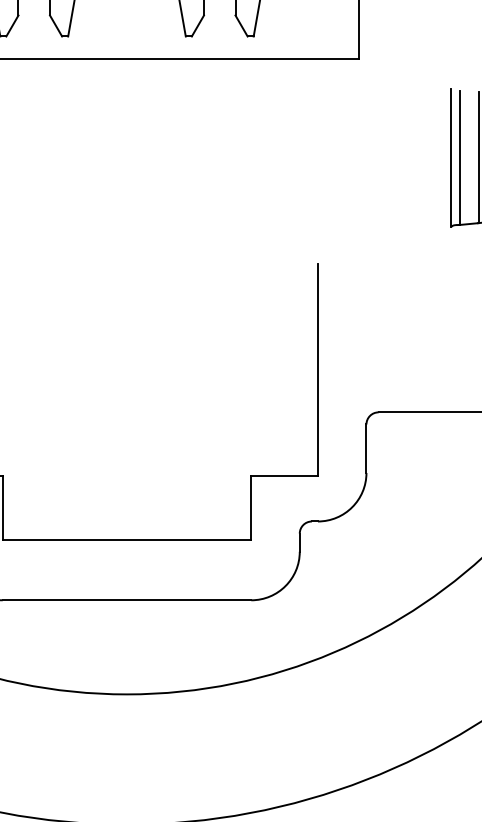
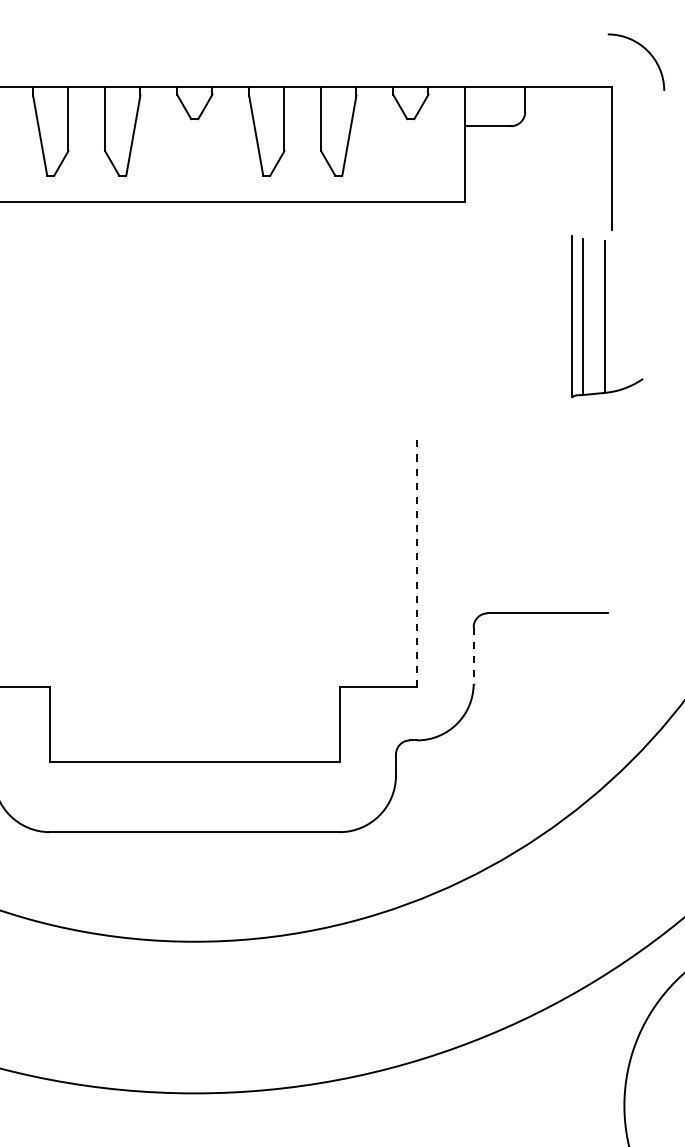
line: (318, 369) -> (417, 563), solid -> dashed
line: (366, 449) -> (473, 656), solid -> dashed

